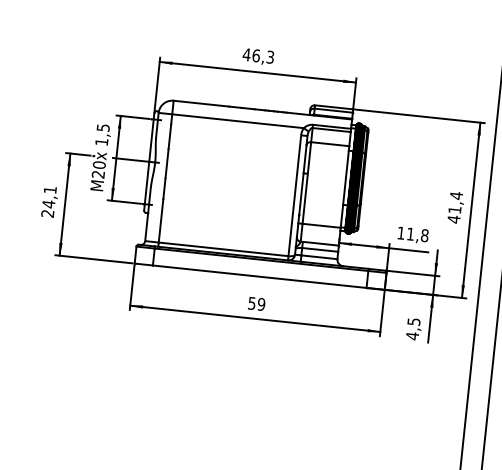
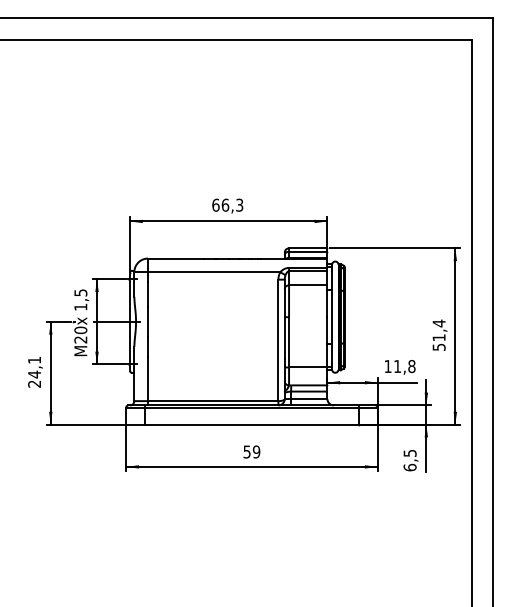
text: (246, 54) -> (215, 204), 46,3 -> 66,3
hatch: (354, 177) -> (335, 316), removed
text: (453, 219) -> (438, 347), 41,4 -> 51,4
text: (411, 335) -> (409, 467), 4,5 -> 6,5

